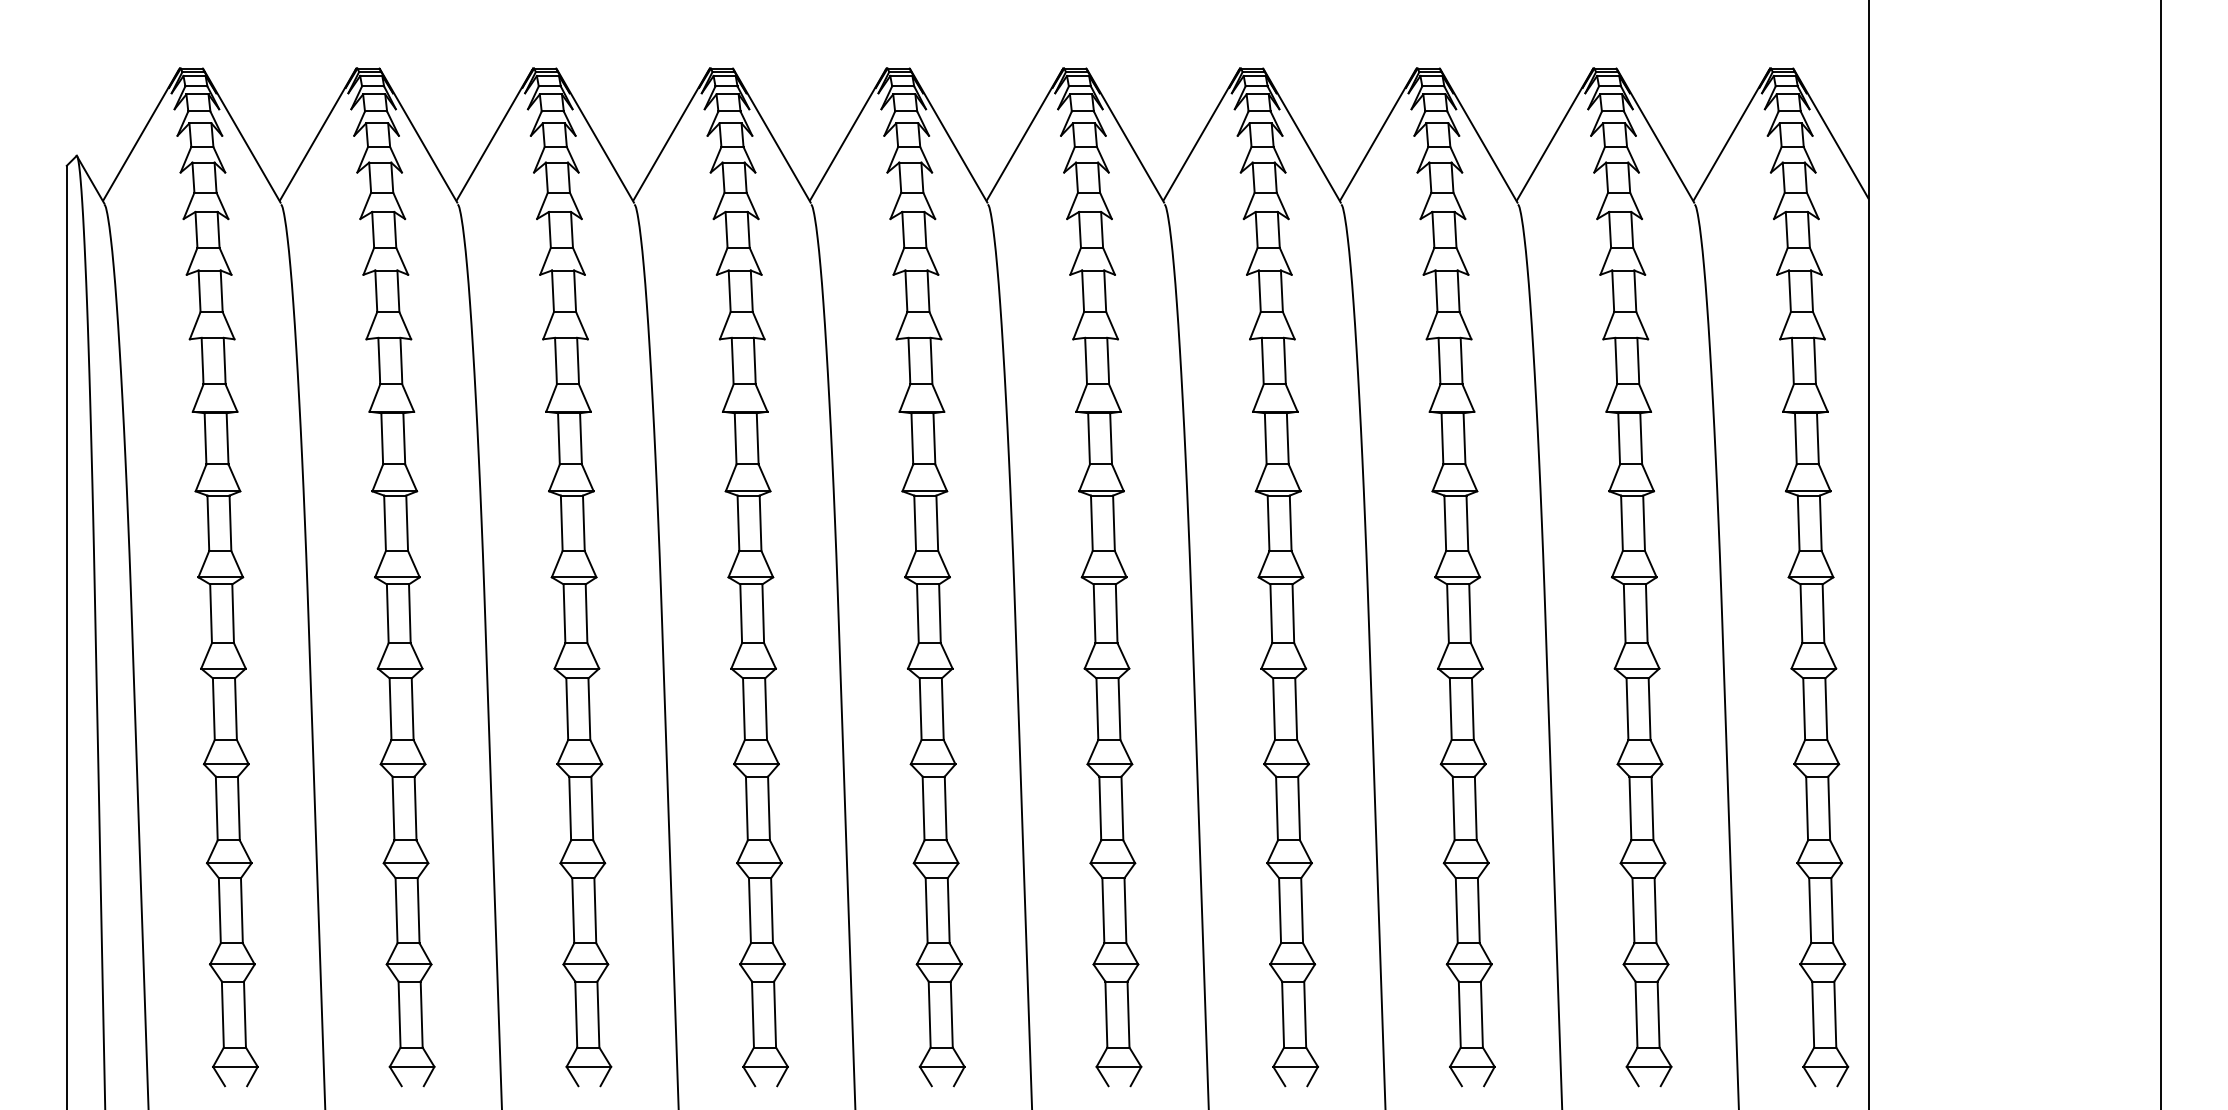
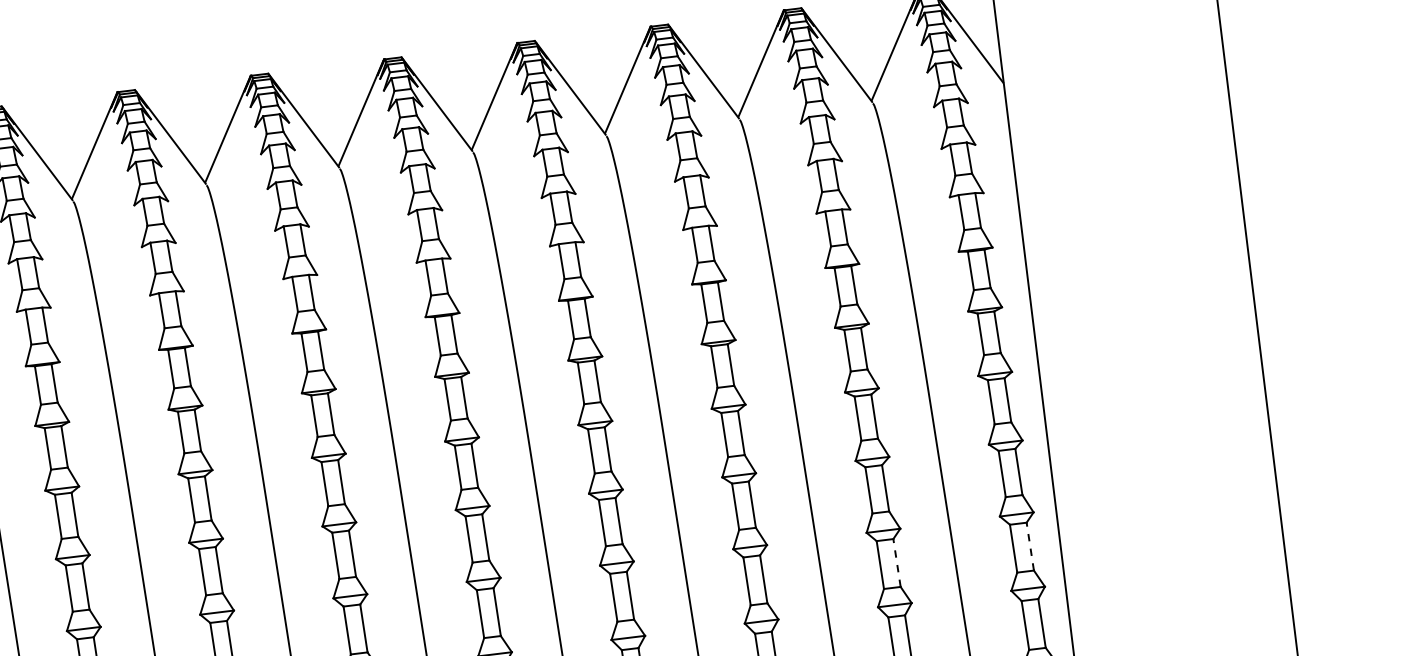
line: (1652, 808) -> (897, 562), solid -> dashed
line: (1829, 808) -> (1030, 546), solid -> dashed

